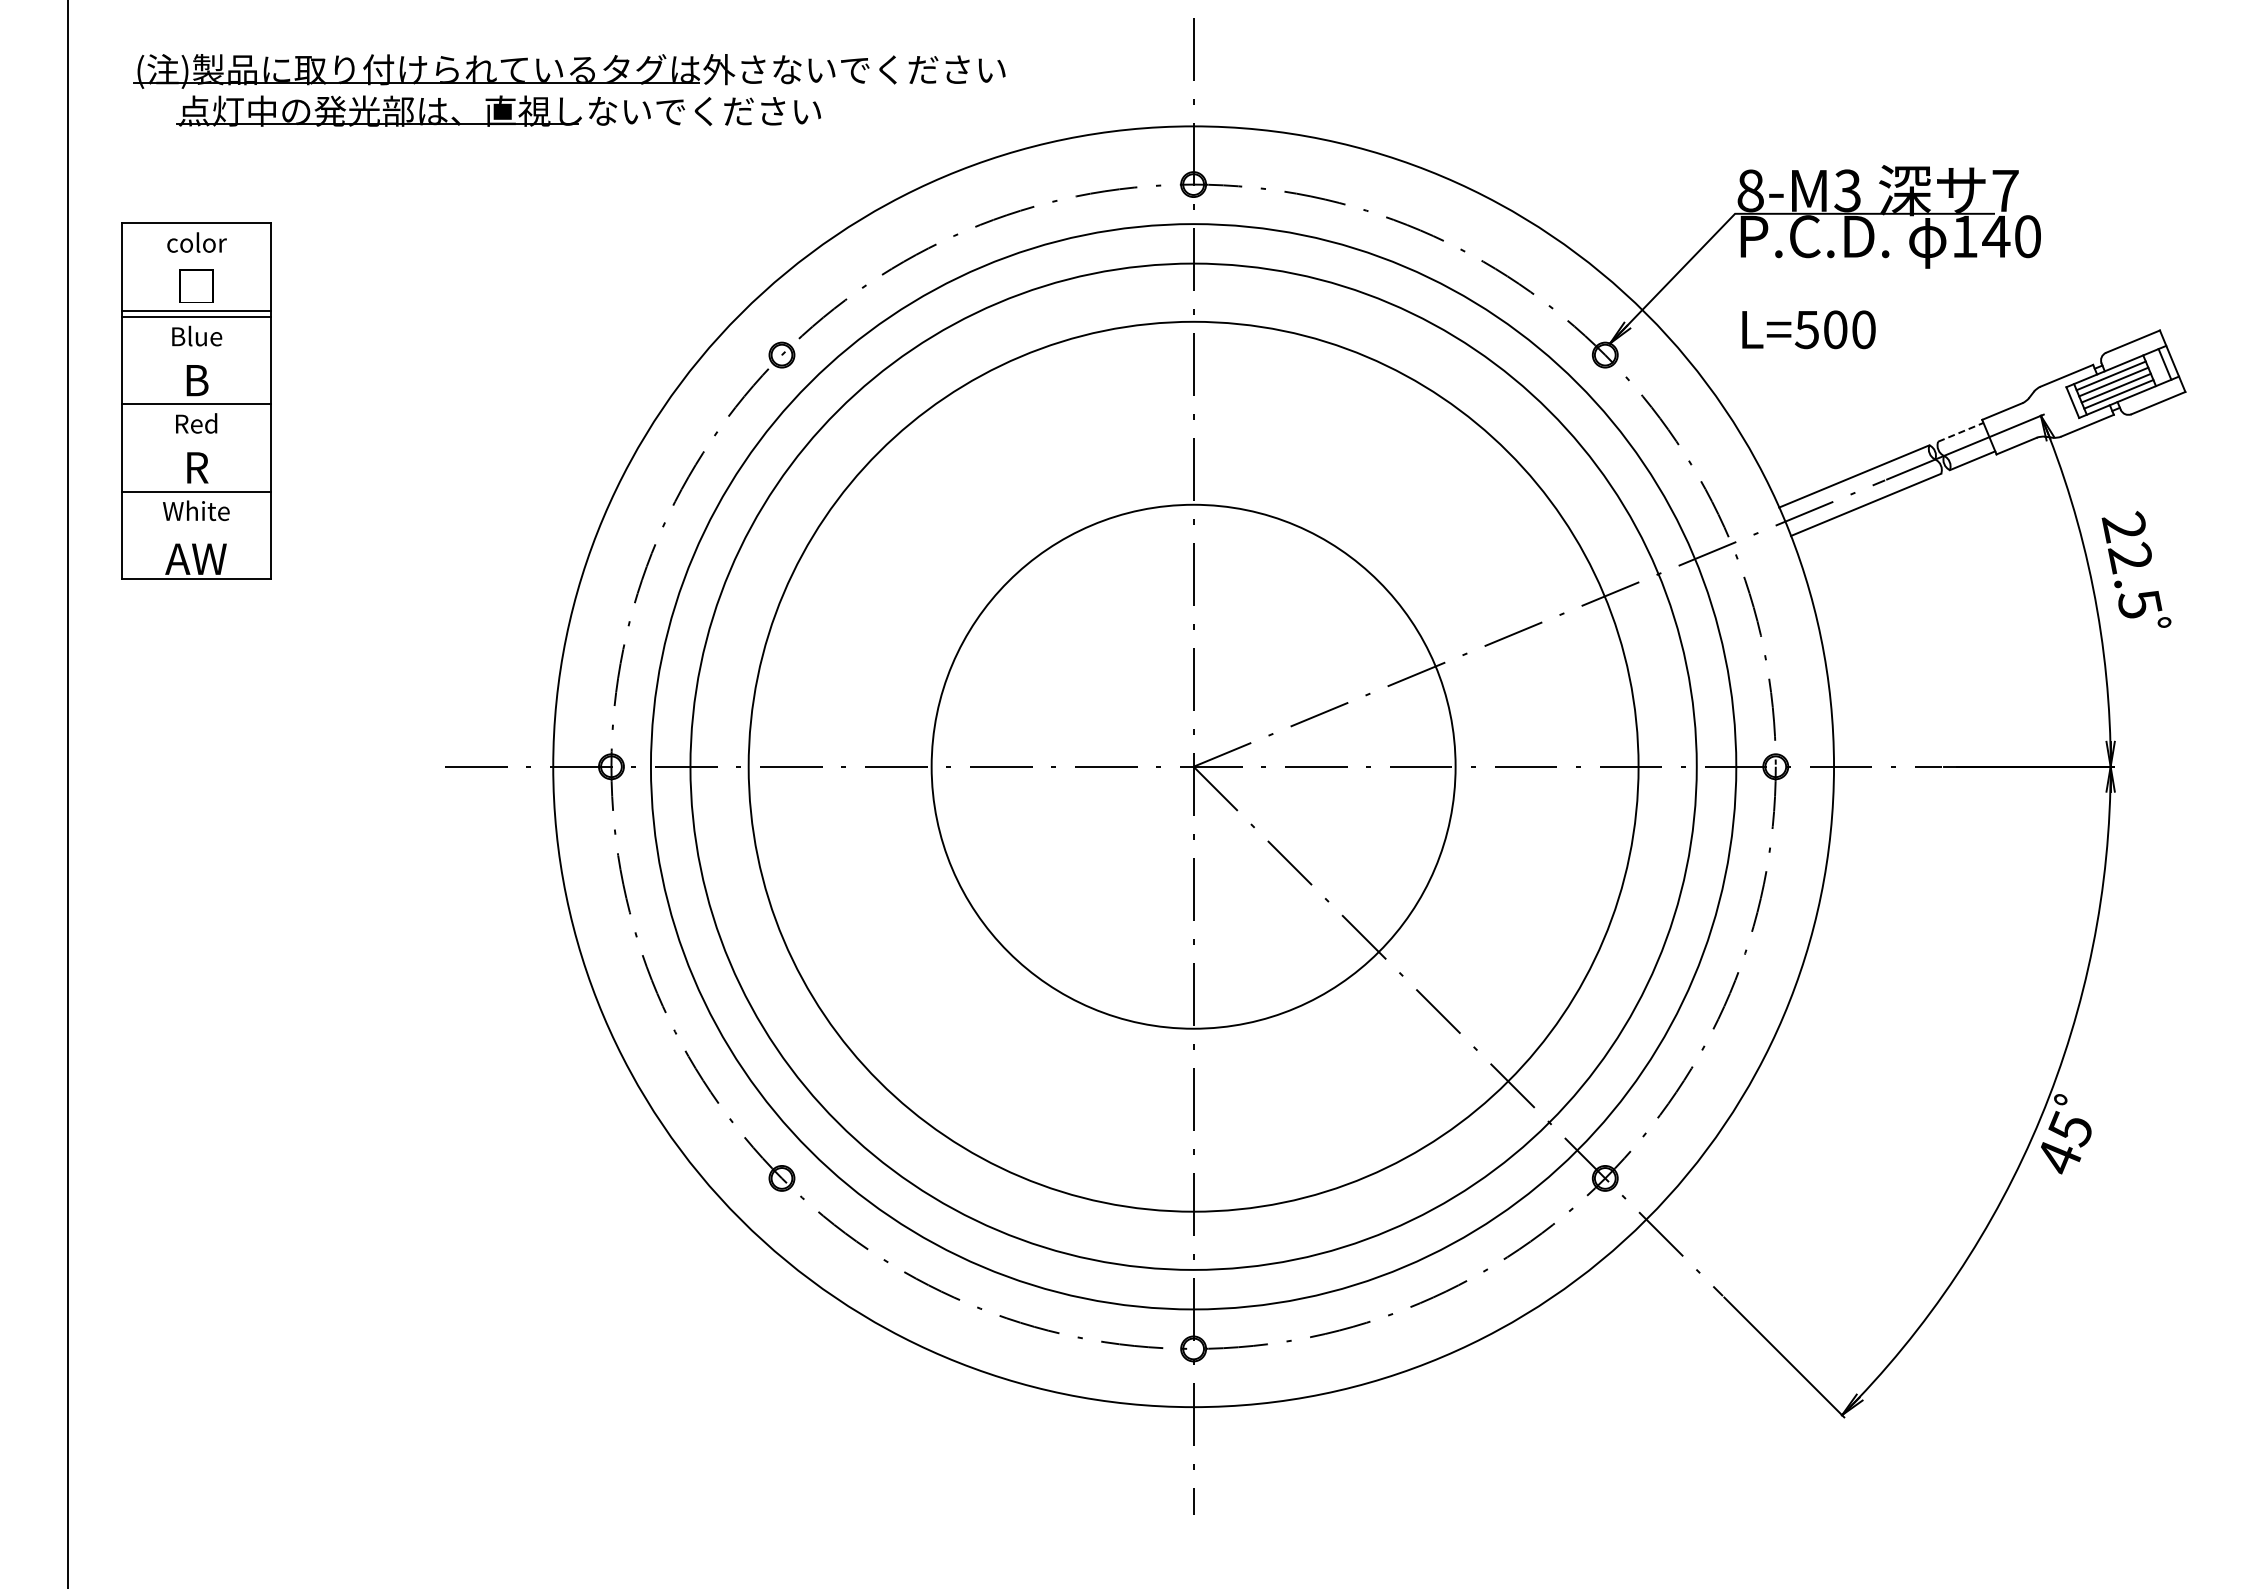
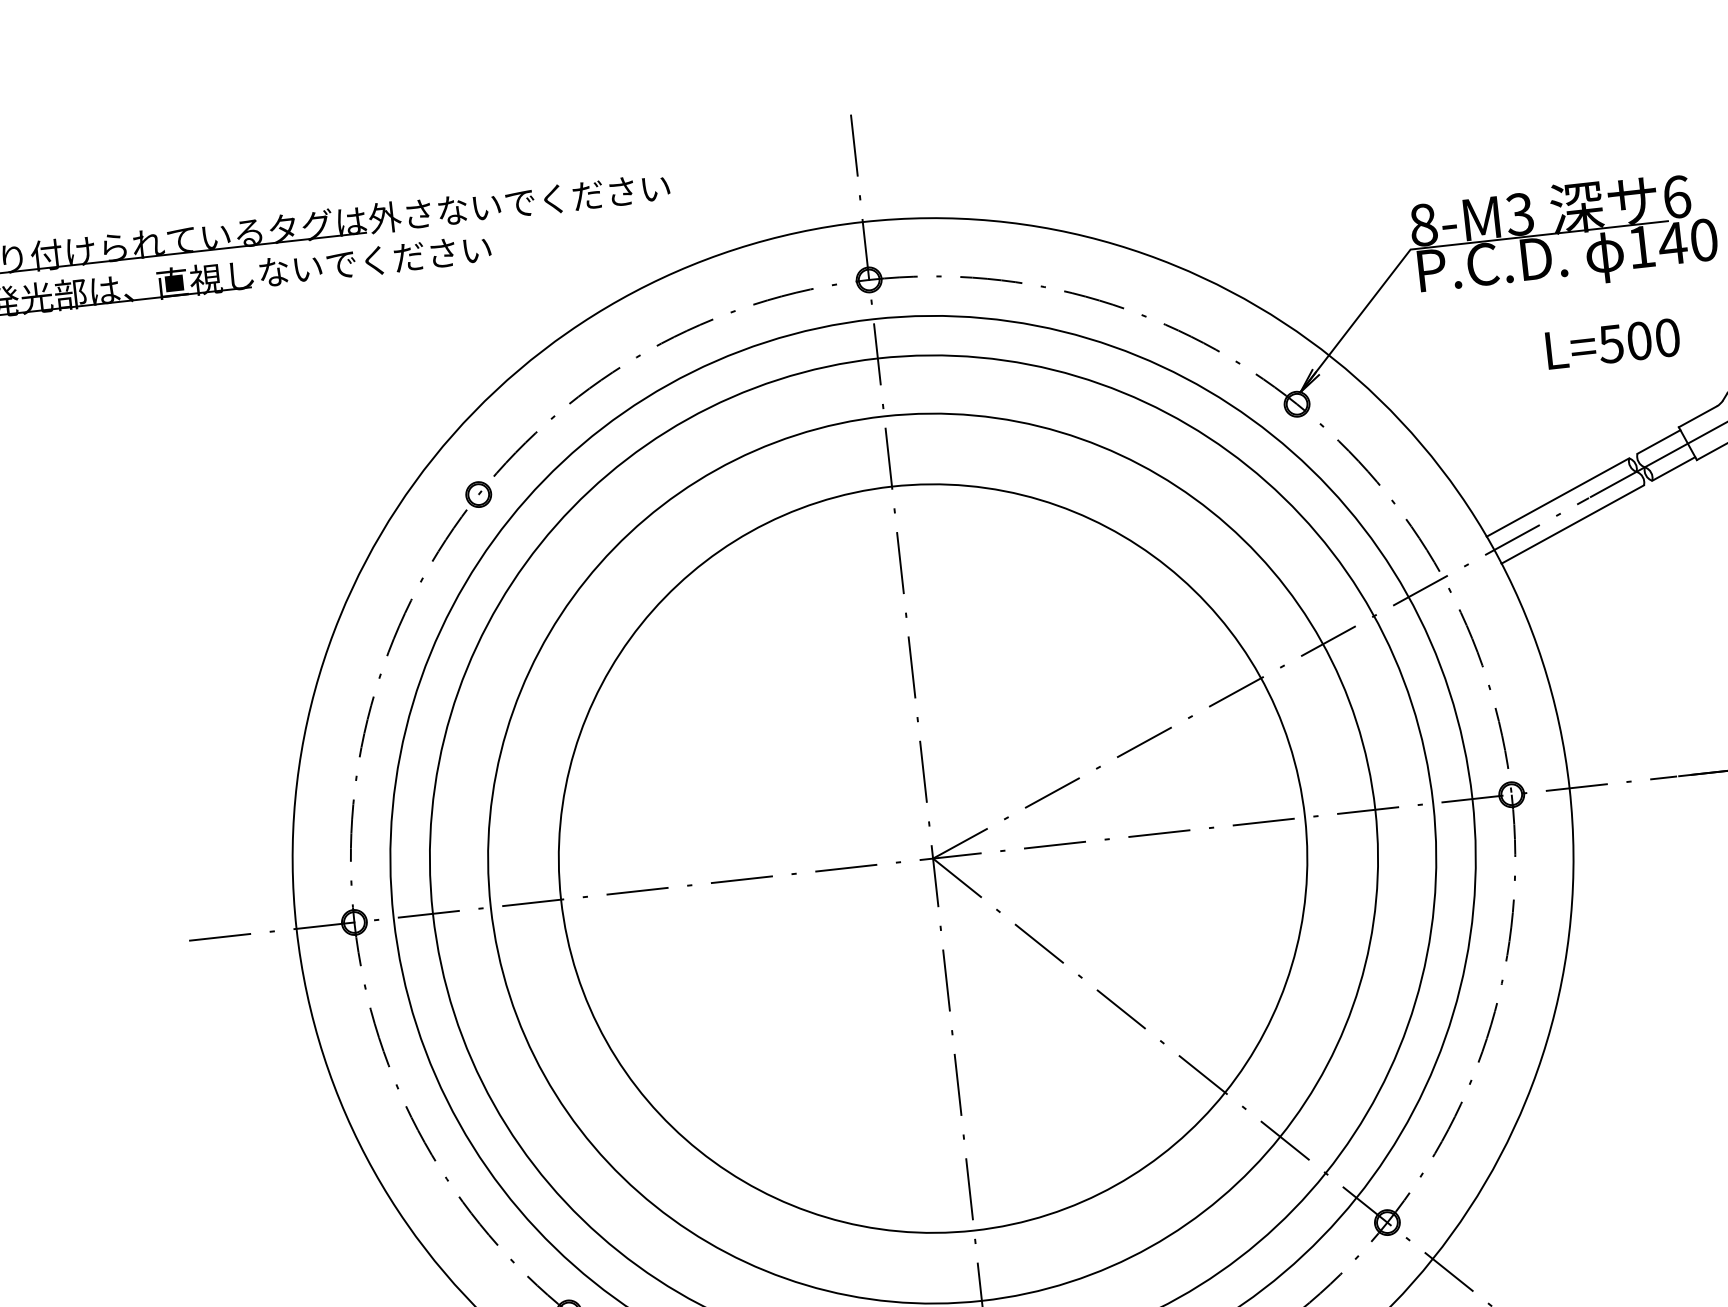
text: (2005, 190) -> (1676, 196), 7 -> 6
text: (1808, 329) -> (1612, 343), moved
line: (1960, 432) -> (1658, 442), dashed -> solid
circle: (1193, 766) -> (932, 858), size x1.43

